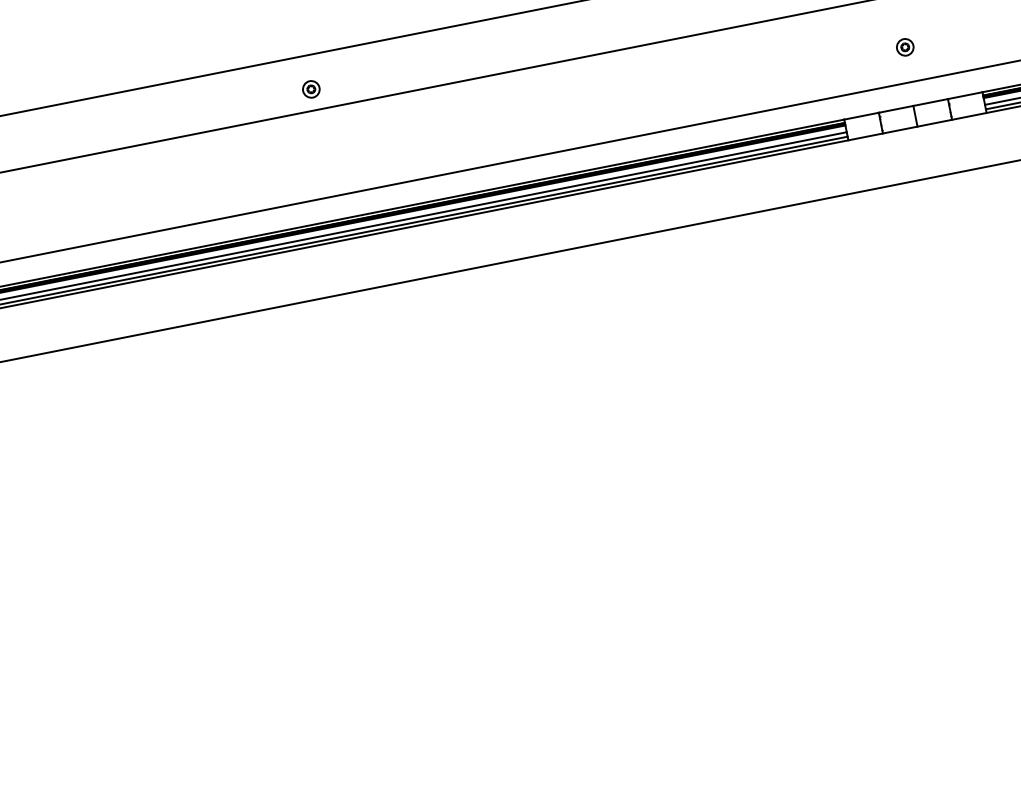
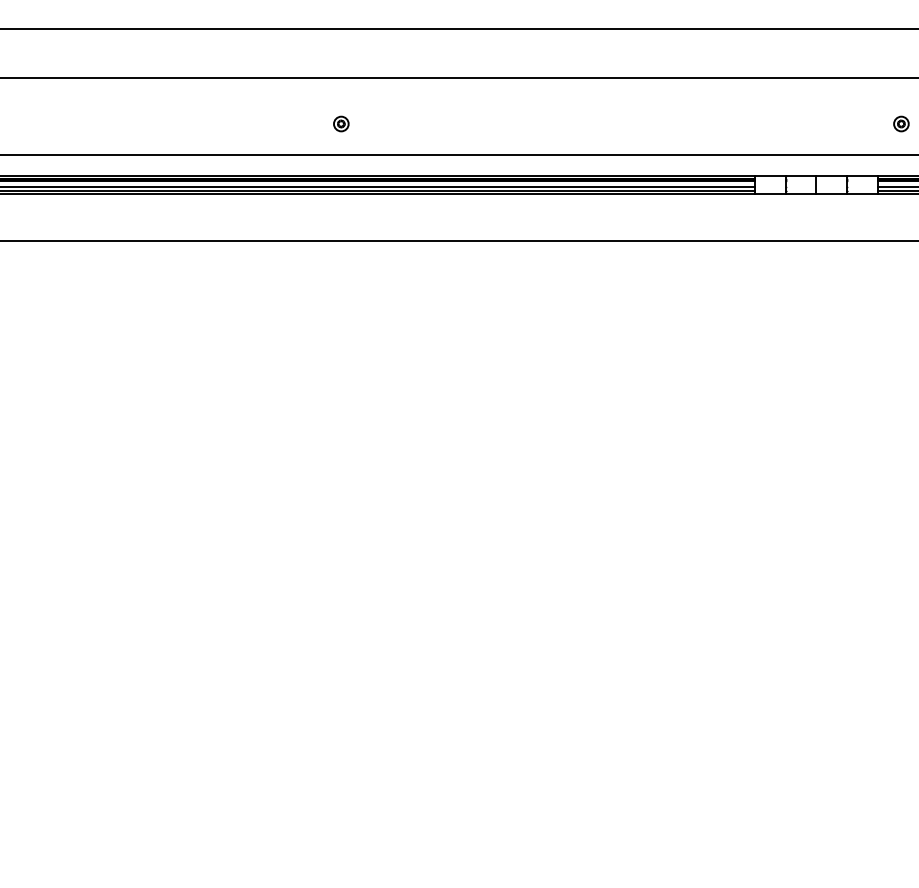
part: (905, 46) -> (901, 123), moved
part: (311, 88) -> (341, 123), moved

